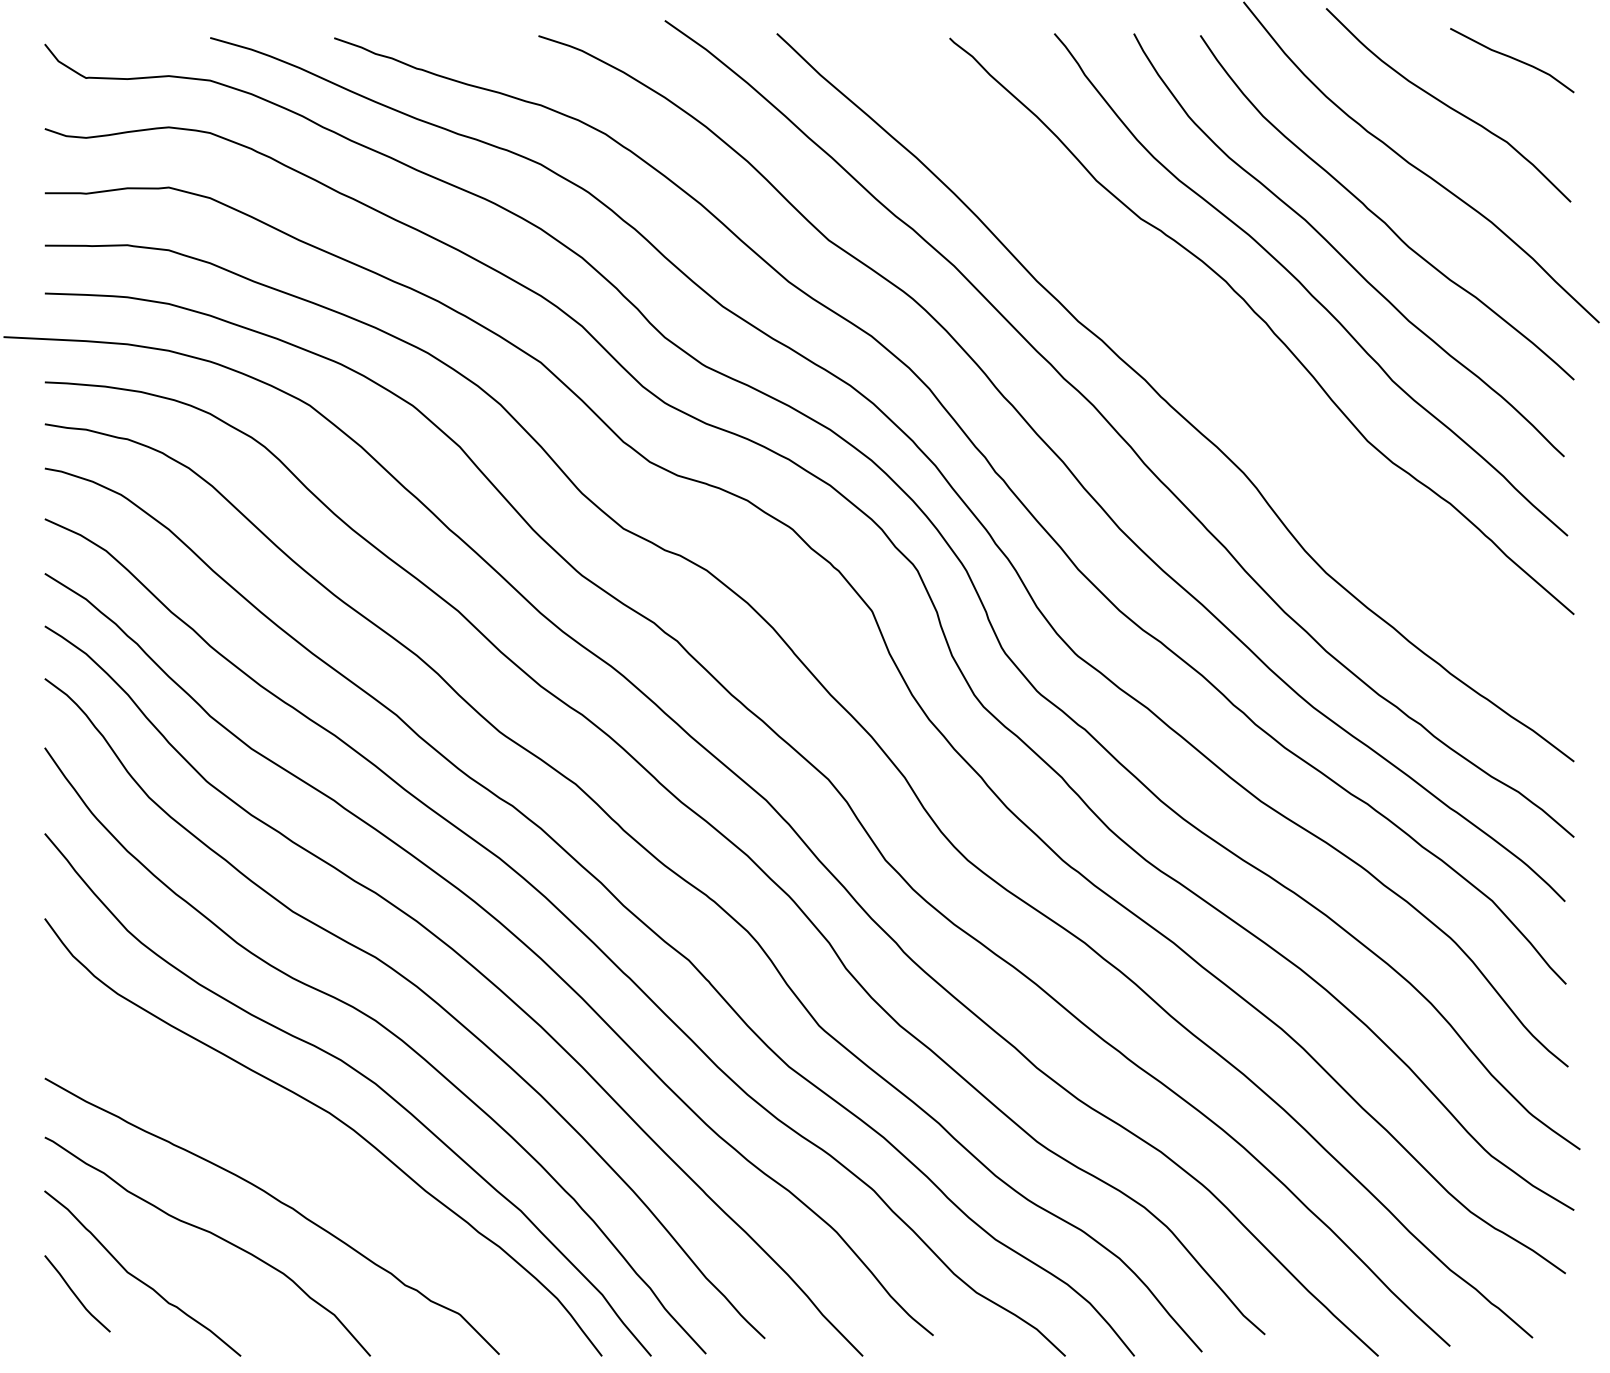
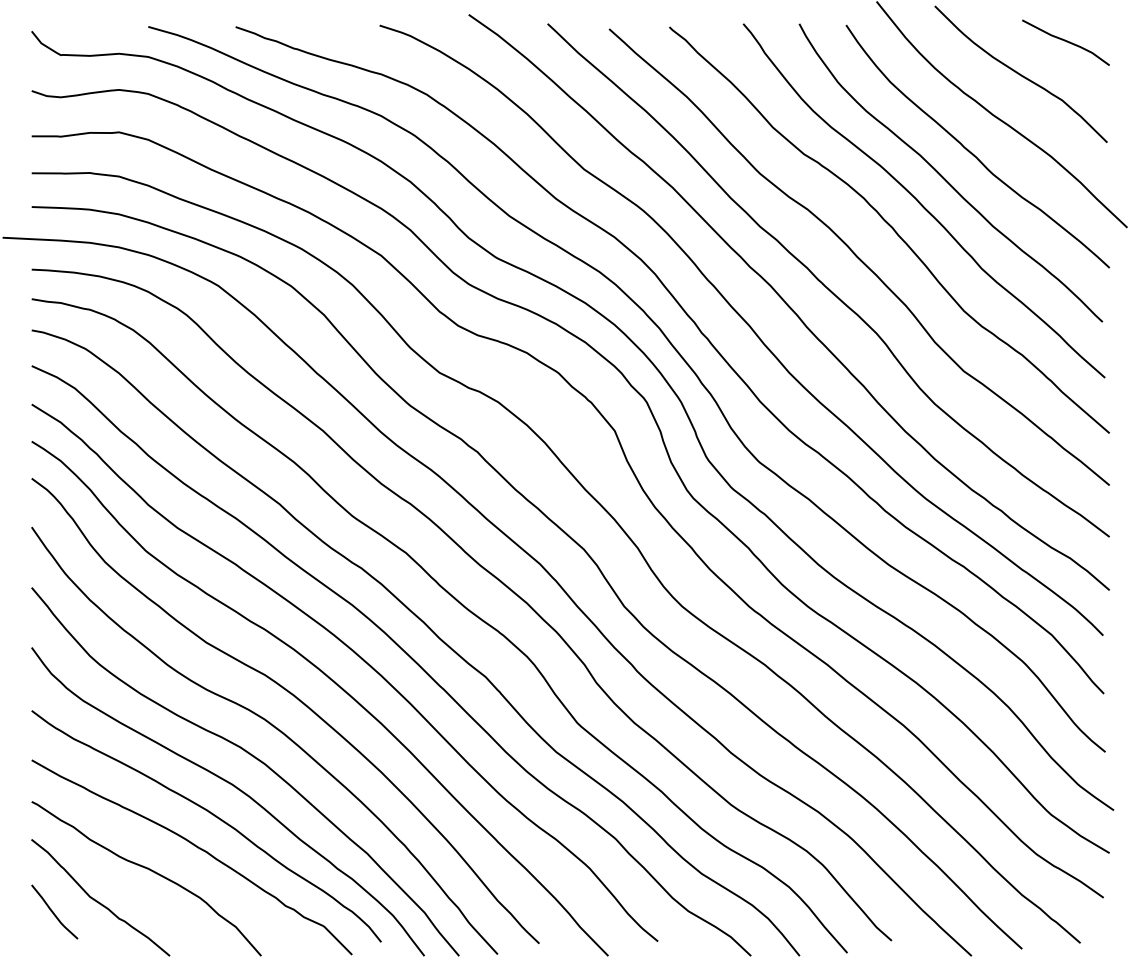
curve: (1217, 364) -> (858, 257), added
curve: (303, 1157) -> (214, 815), added

